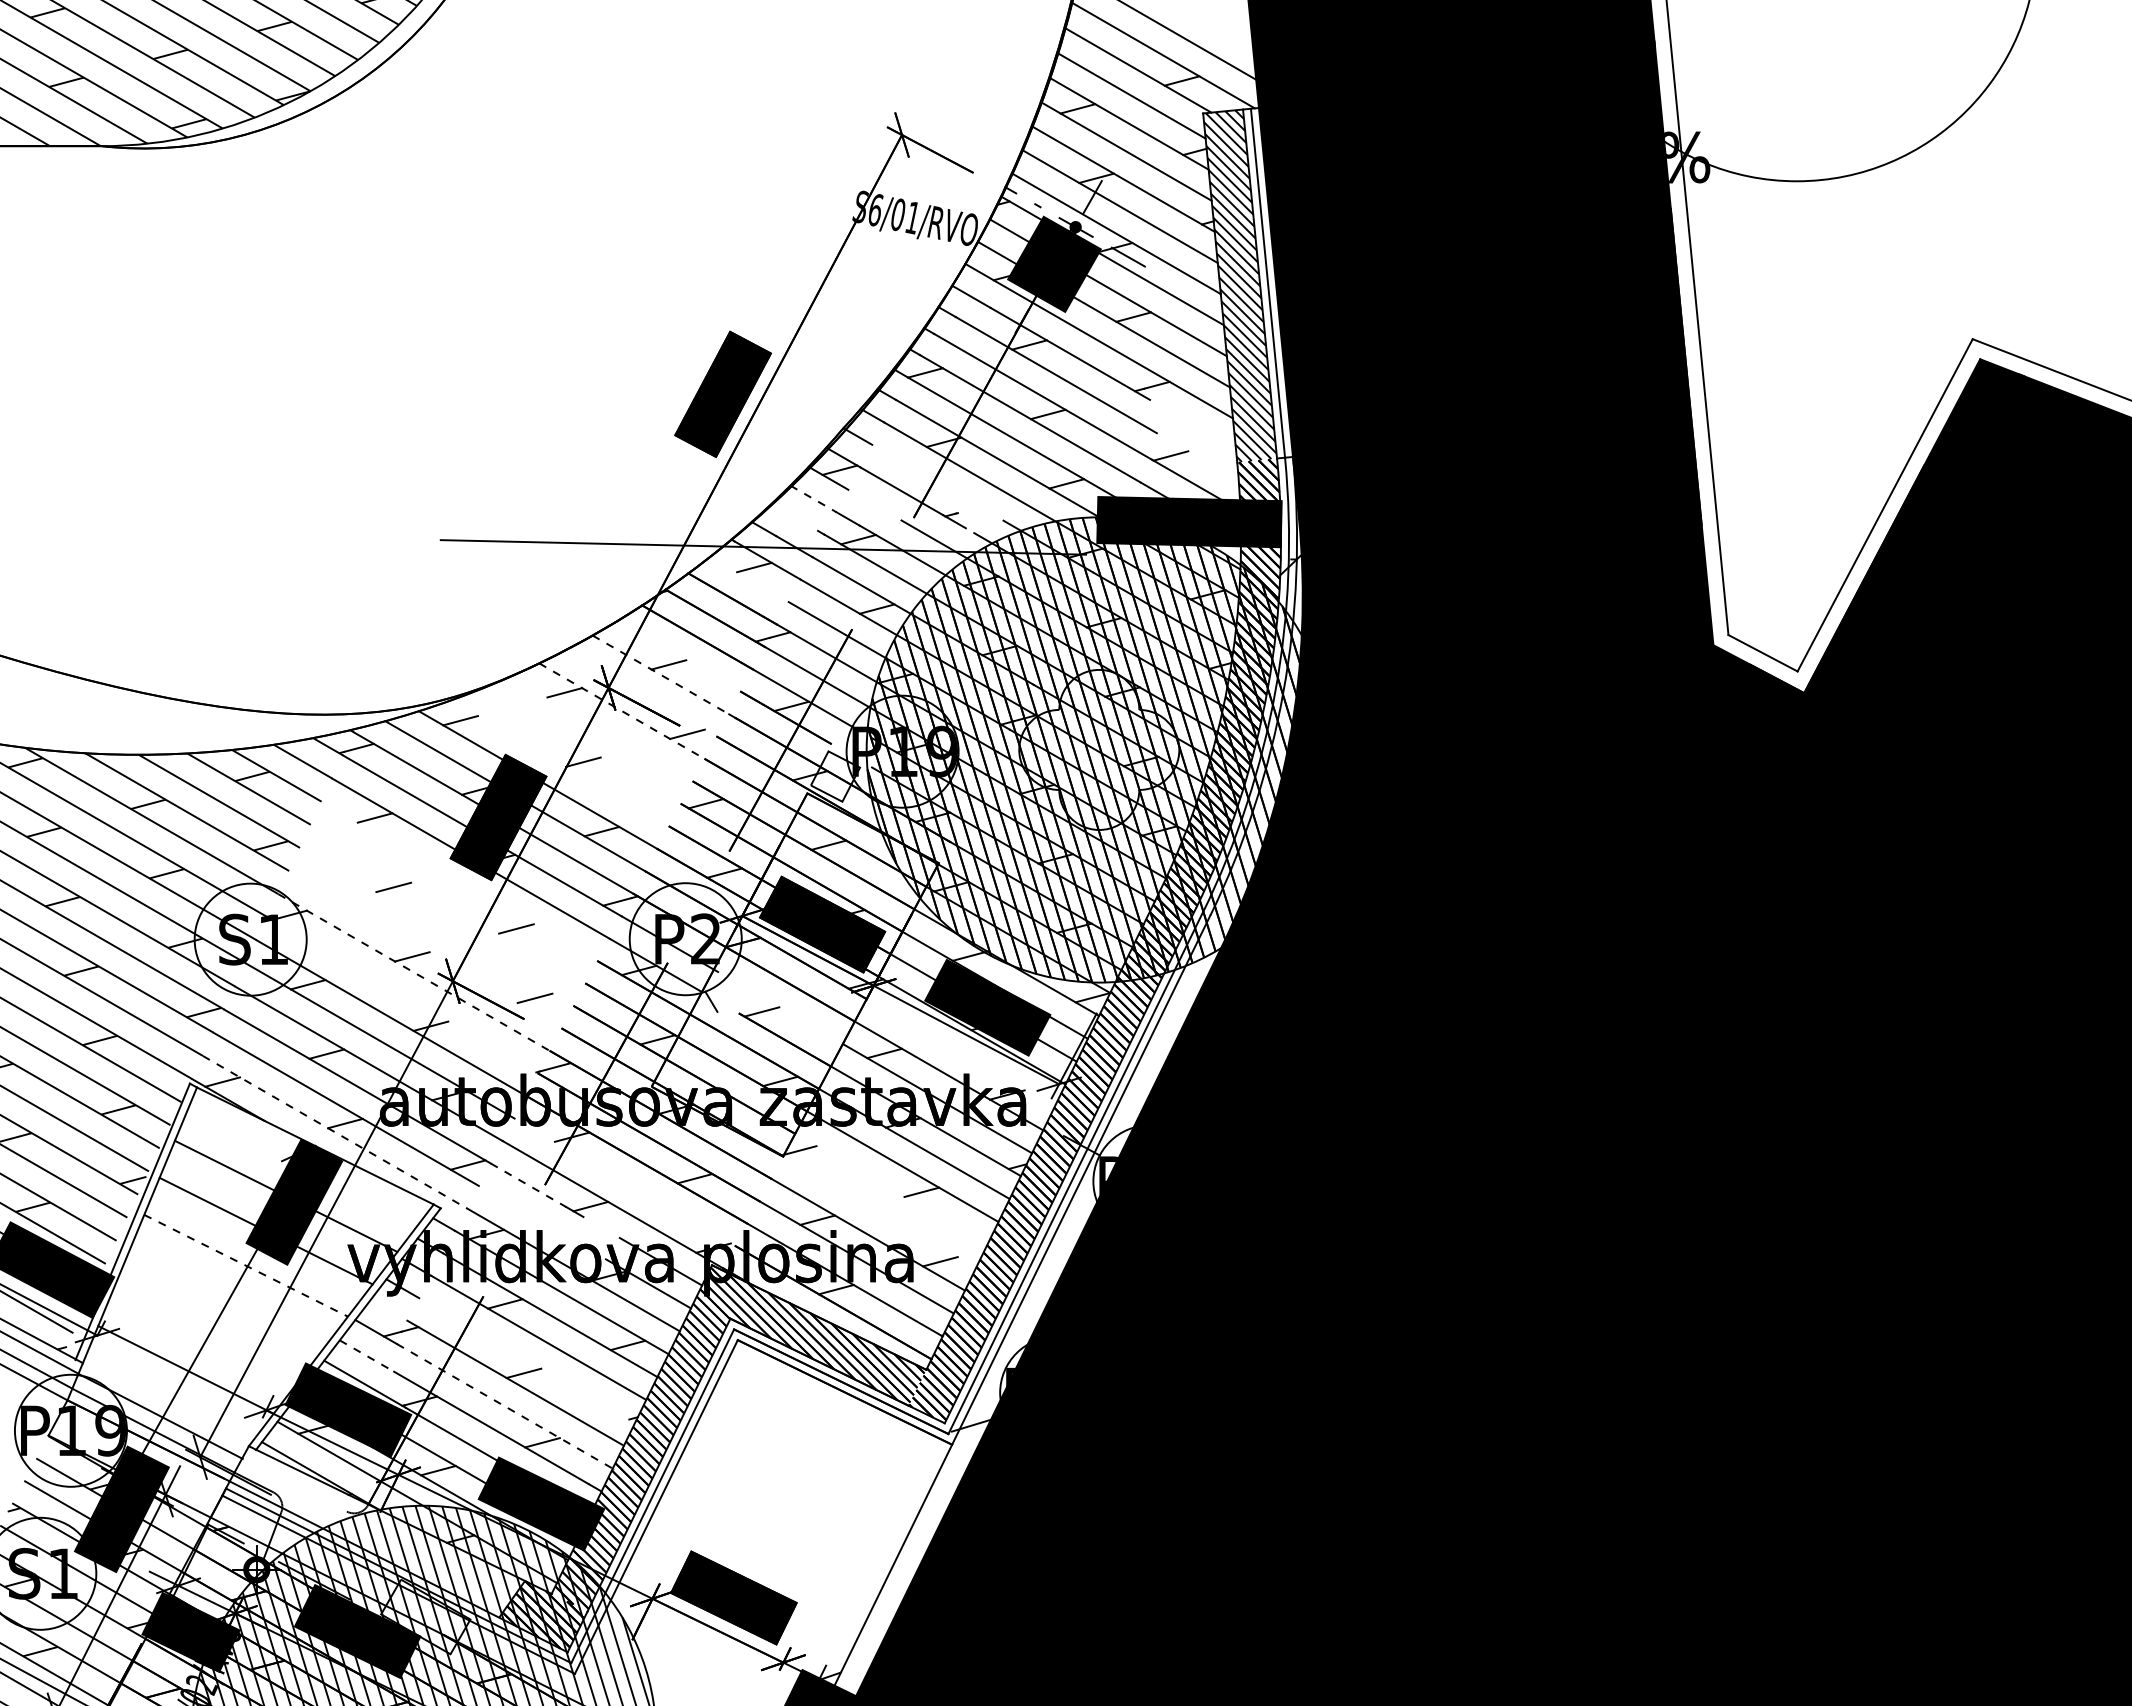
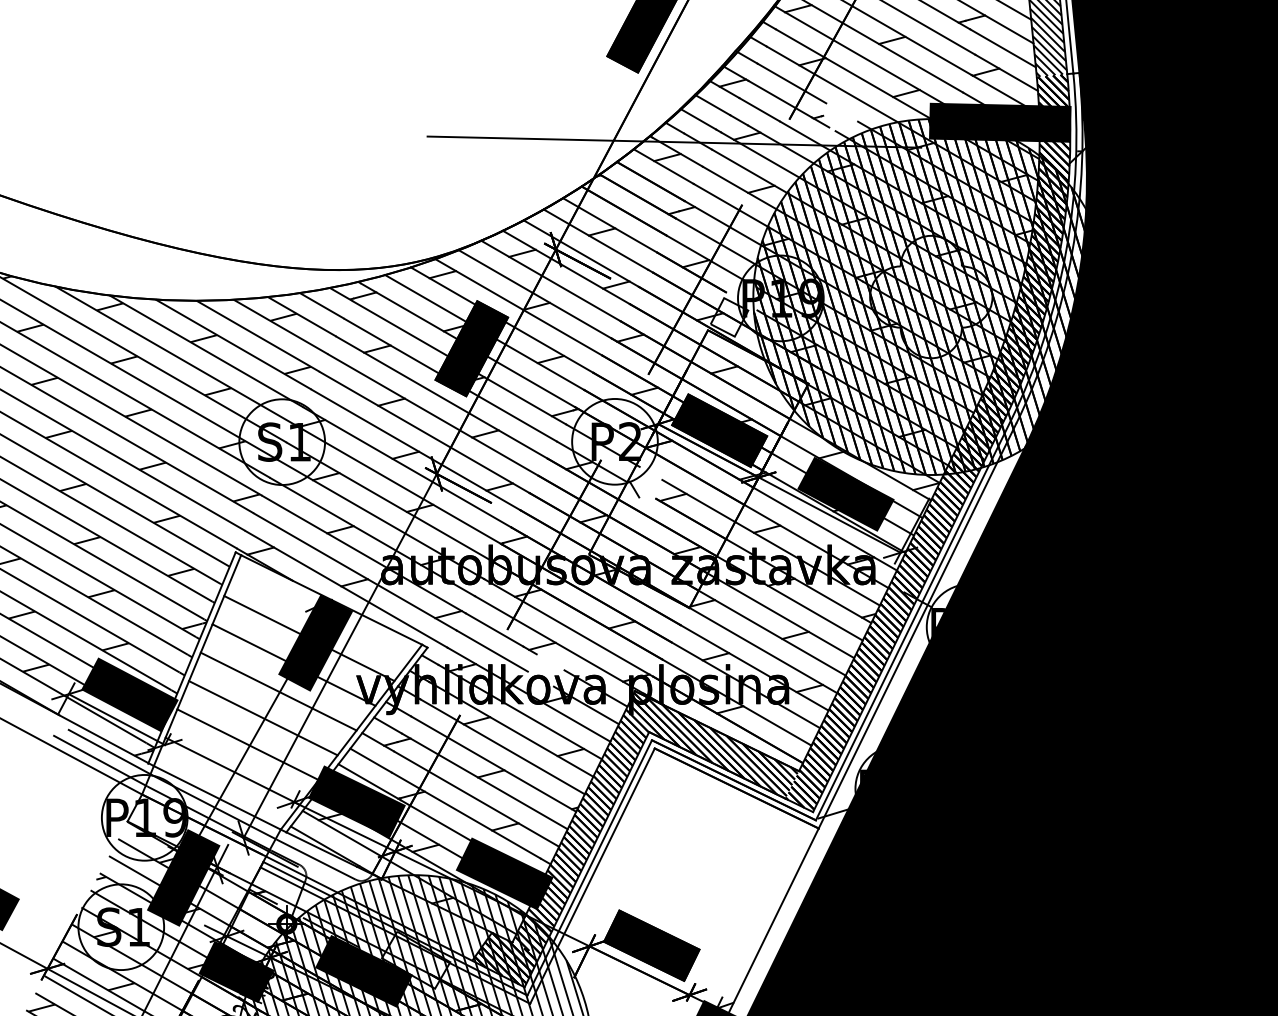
line: (1192, 424) -> (1002, 48), added
line: (1197, 456) -> (1006, 72), added
line: (916, 470) -> (791, 83), added
line: (813, 498) -> (712, 104), dashed -> solid
line: (874, 504) -> (759, 109), added
line: (794, 517) -> (698, 119), added
line: (749, 579) -> (663, 166), added
line: (679, 655) -> (610, 224), added
line: (660, 674) -> (595, 239), dashed -> solid
line: (641, 692) -> (581, 253), added
line: (622, 711) -> (566, 267), dashed -> solid
line: (602, 728) -> (551, 280), added
line: (581, 746) -> (535, 294), added
line: (559, 763) -> (518, 307), added
line: (459, 881) -> (441, 397), added
line: (448, 903) -> (433, 414), added
line: (436, 926) -> (424, 432), added
line: (425, 949) -> (415, 449), added
line: (414, 972) -> (407, 467), dashed -> solid
line: (402, 995) -> (398, 484), added
line: (794, 1016) -> (698, 500), added
line: (960, 1053) -> (825, 529), added
line: (335, 1132) -> (347, 589), dashed -> solid
line: (624, 1182) -> (568, 627), added
line: (528, 1185) -> (494, 630), dashed -> solid
line: (891, 1188) -> (772, 632), added
line: (879, 1211) -> (763, 650), added
line: (524, 1212) -> (491, 650), added
hatch: (124, 1224) -> (185, 660), added
line: (246, 1265) -> (278, 691), dashed -> solid
line: (225, 1300) -> (262, 718), added
line: (388, 1309) -> (387, 725), added
line: (205, 1335) -> (247, 744), added
line: (367, 1356) -> (371, 761), dashed -> solid
line: (527, 1360) -> (493, 764), added
line: (165, 1404) -> (217, 797), added
line: (504, 1406) -> (476, 799), dashed -> solid
line: (294, 1485) -> (315, 859), added

